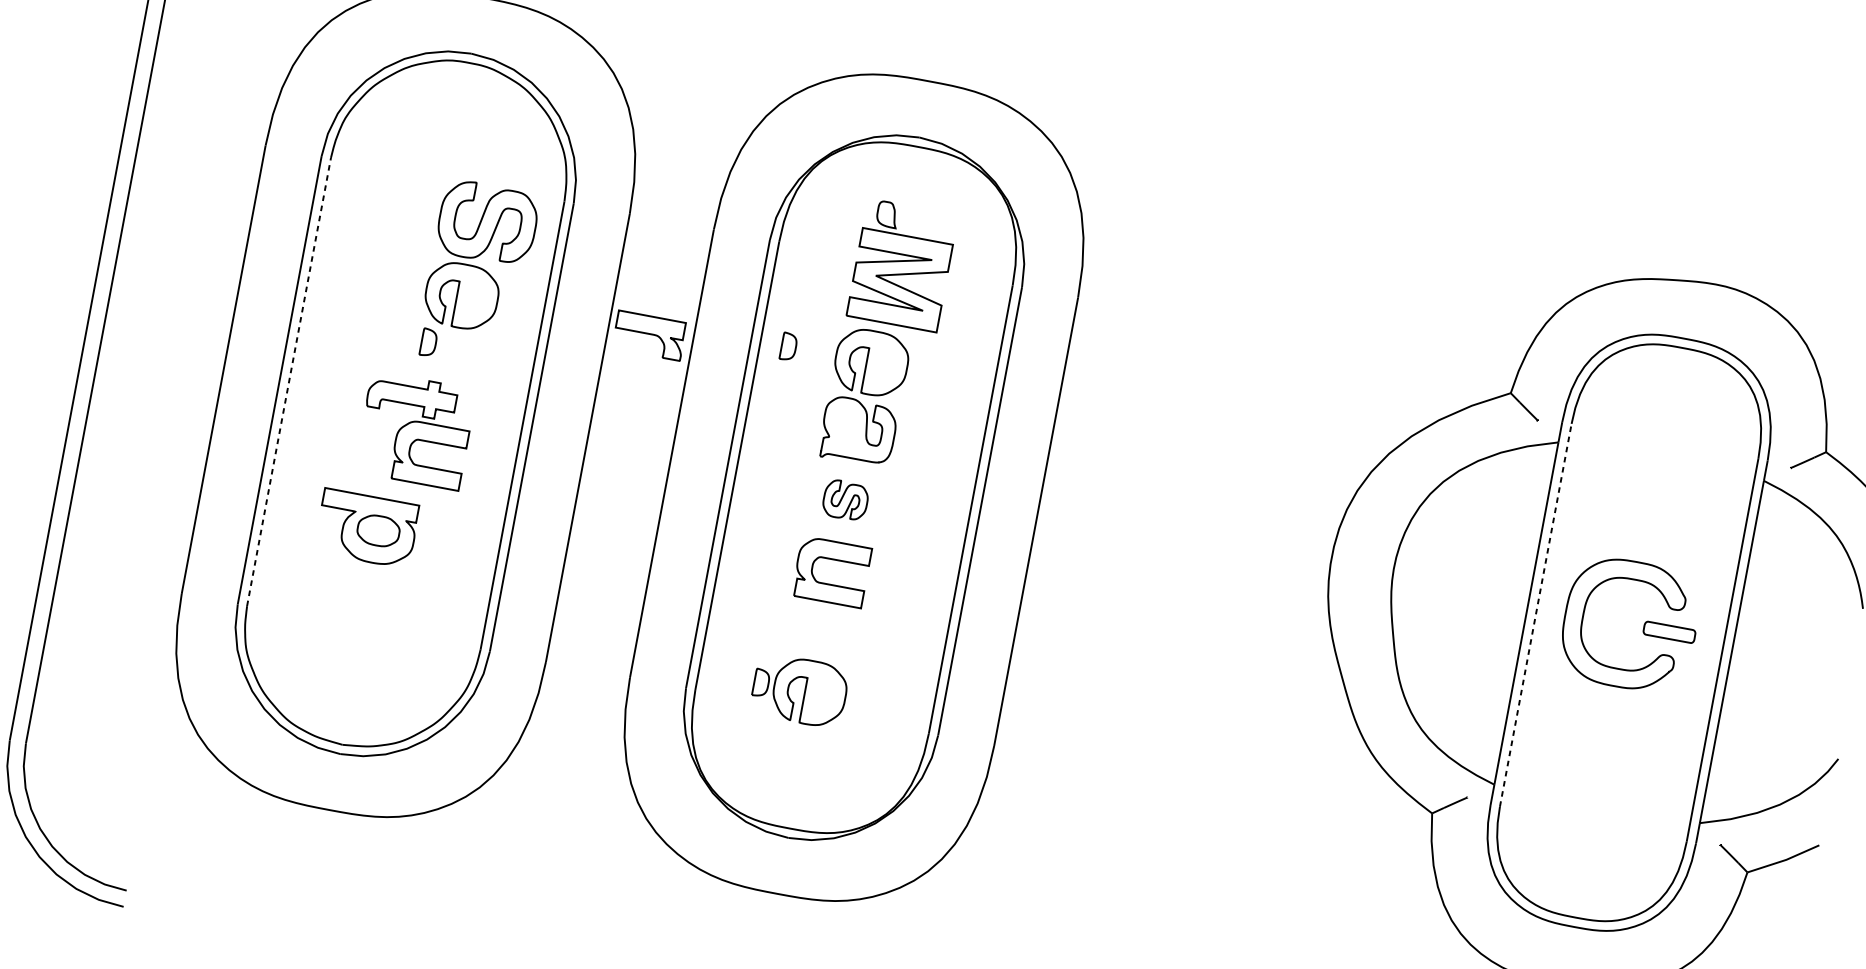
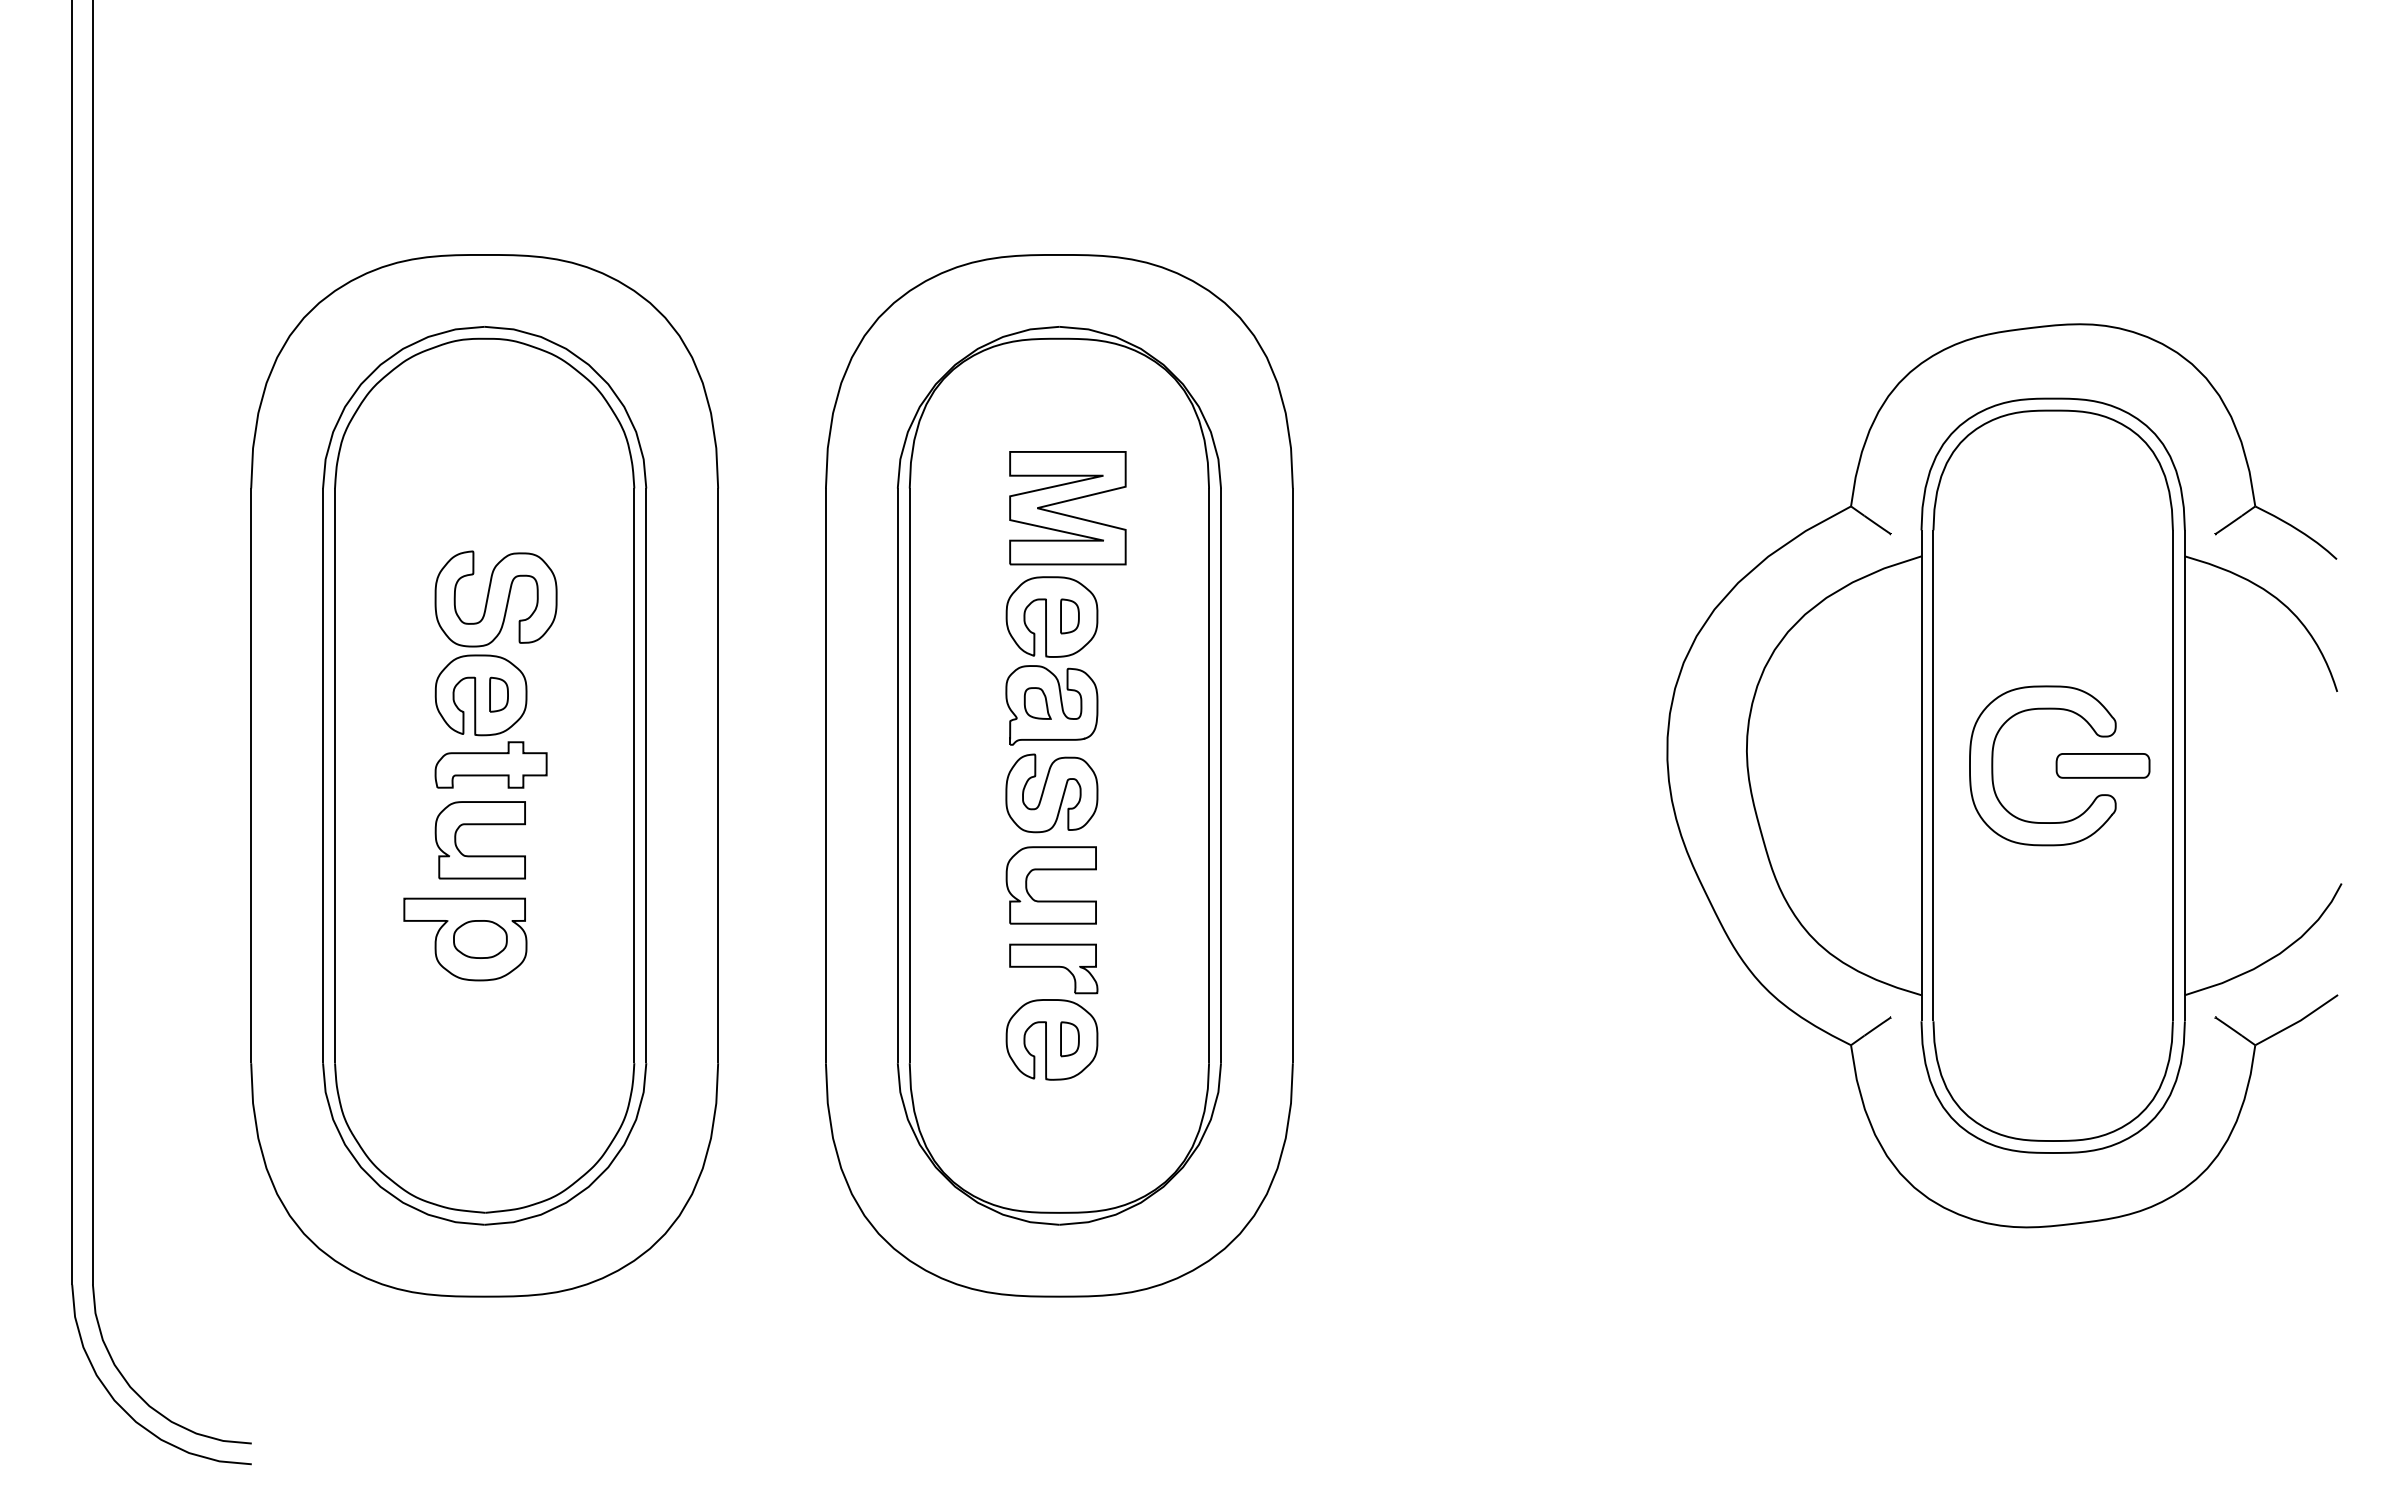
part: (887, 214) -> (1037, 703), moved
part: (480, 257) -> (495, 643), moved
part: (649, 335) -> (1053, 968), moved
part: (788, 346) -> (1069, 616), moved
line: (289, 381) -> (335, 775), dashed -> solid
part: (430, 442) -> (479, 825), moved
part: (845, 500) -> (1051, 793), size x1.67
line: (1535, 615) -> (1933, 775), dashed -> solid
part: (1669, 631) -> (2102, 765), size x1.43
part: (761, 683) -> (1069, 1039), moved

